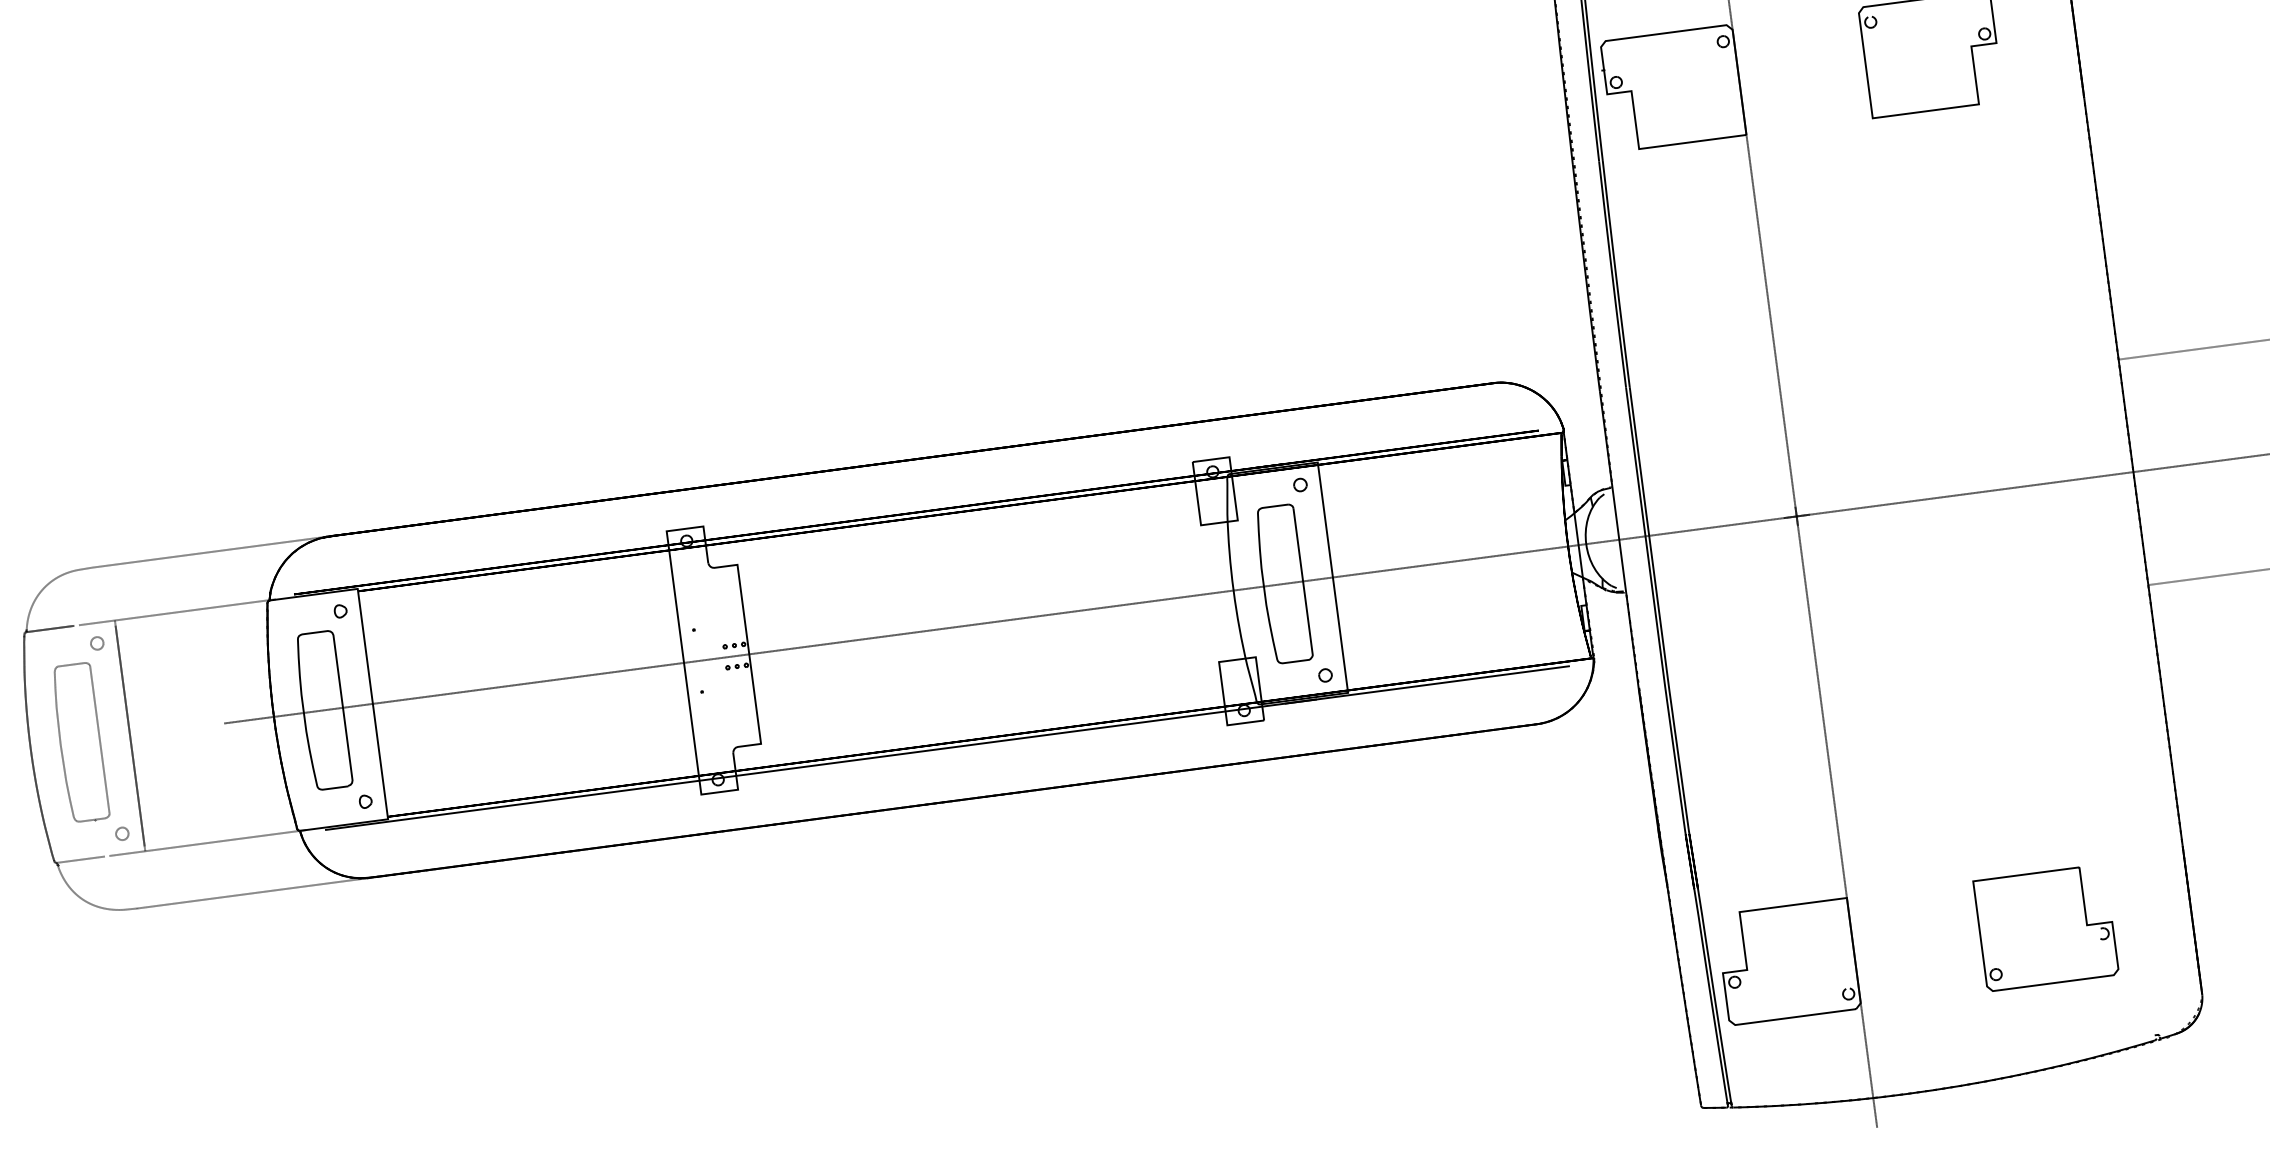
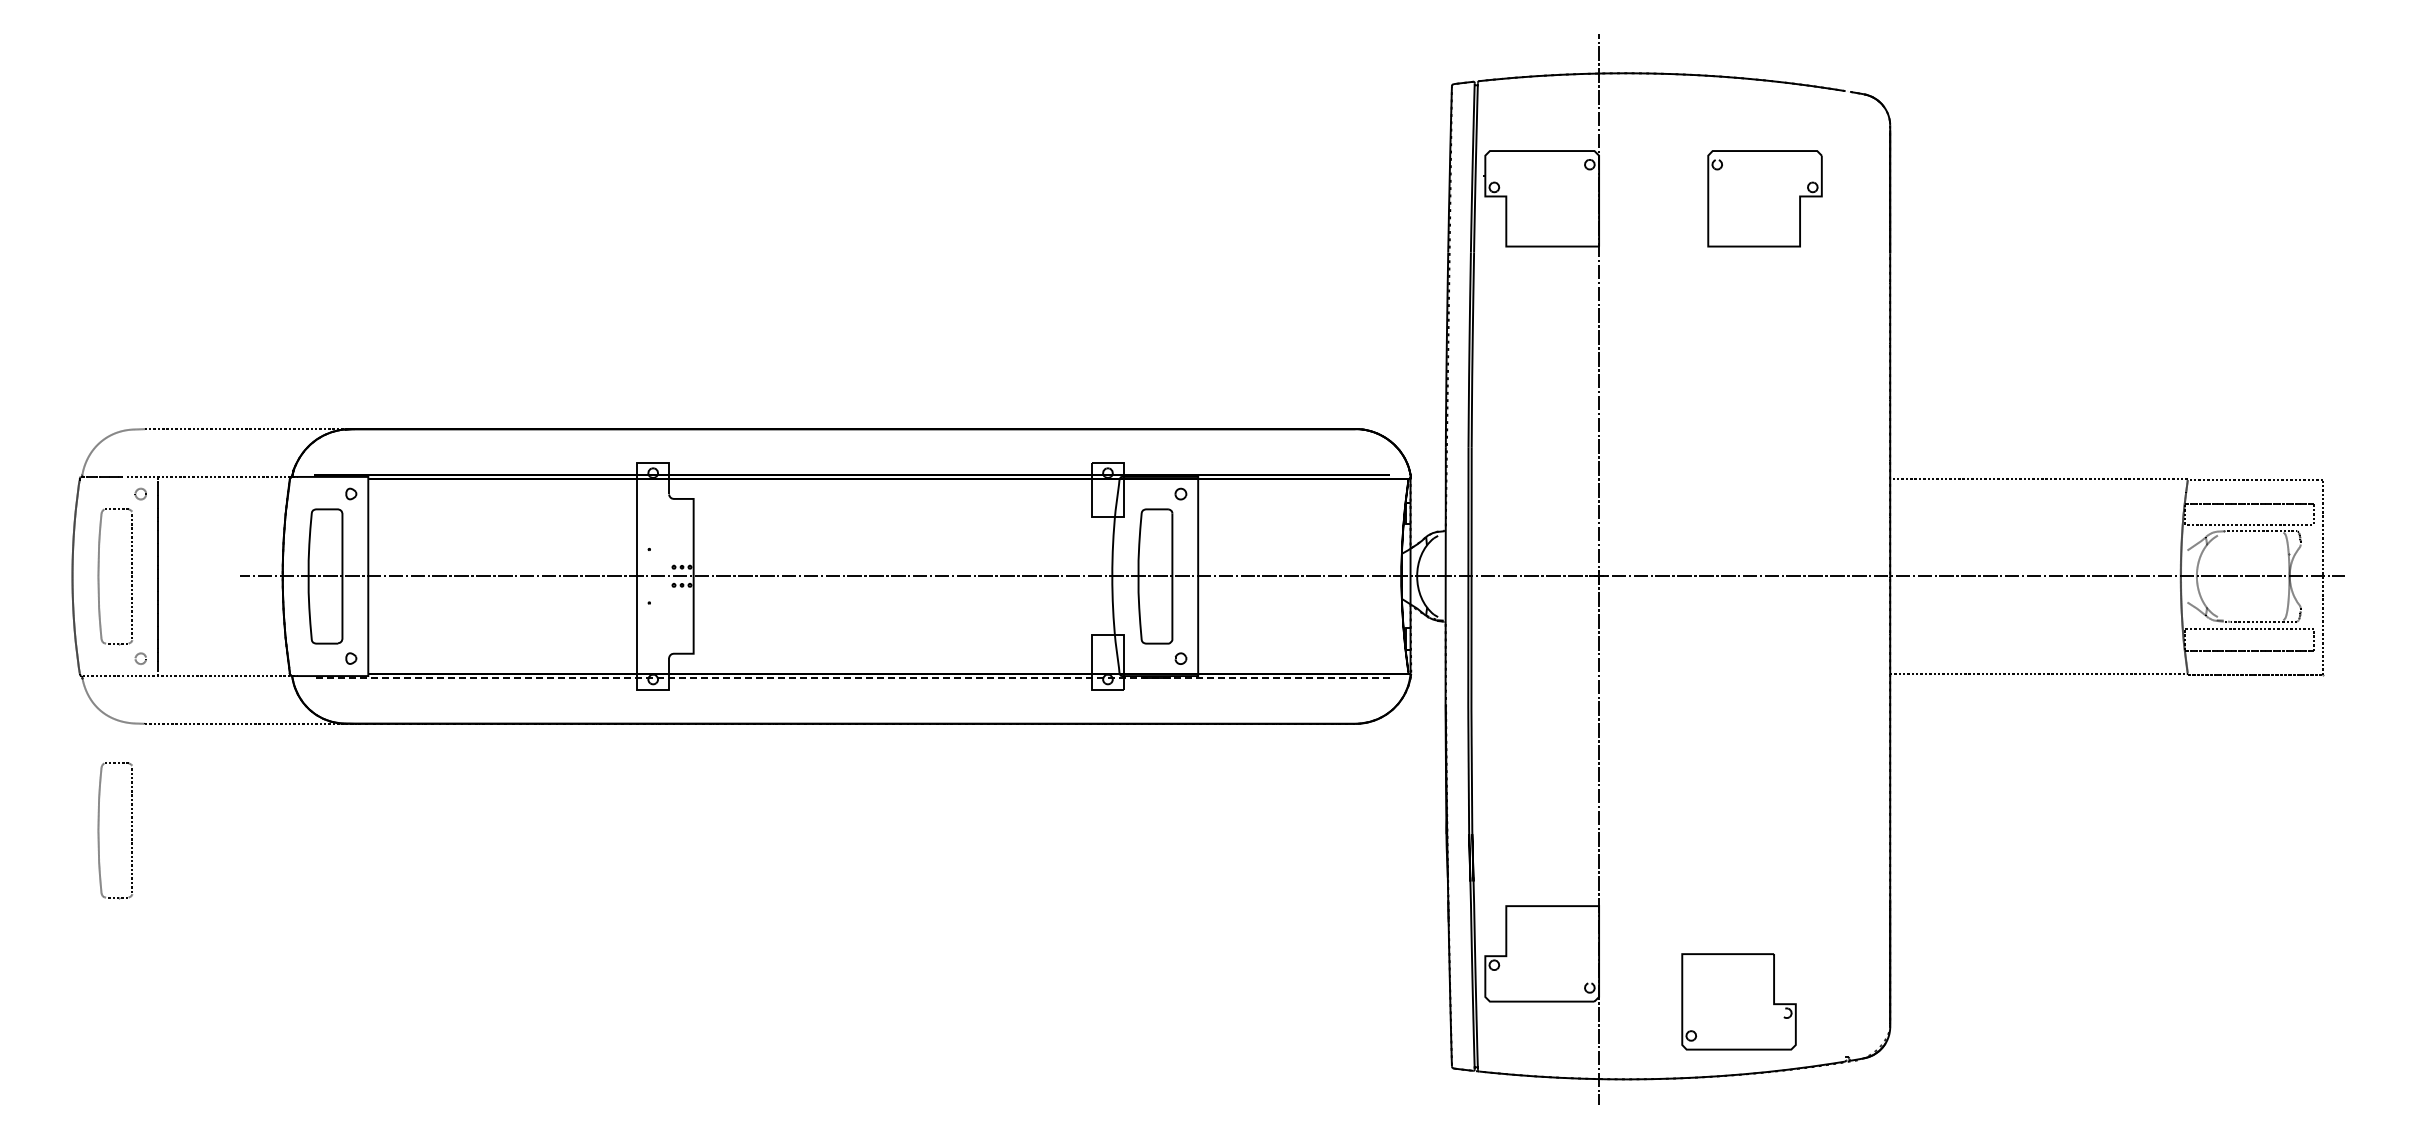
line: (947, 748) -> (851, 678), solid -> dashed
part: (2045, 927) -> (1738, 1001), moved
part: (100, 1038) -> (99, 830), added

